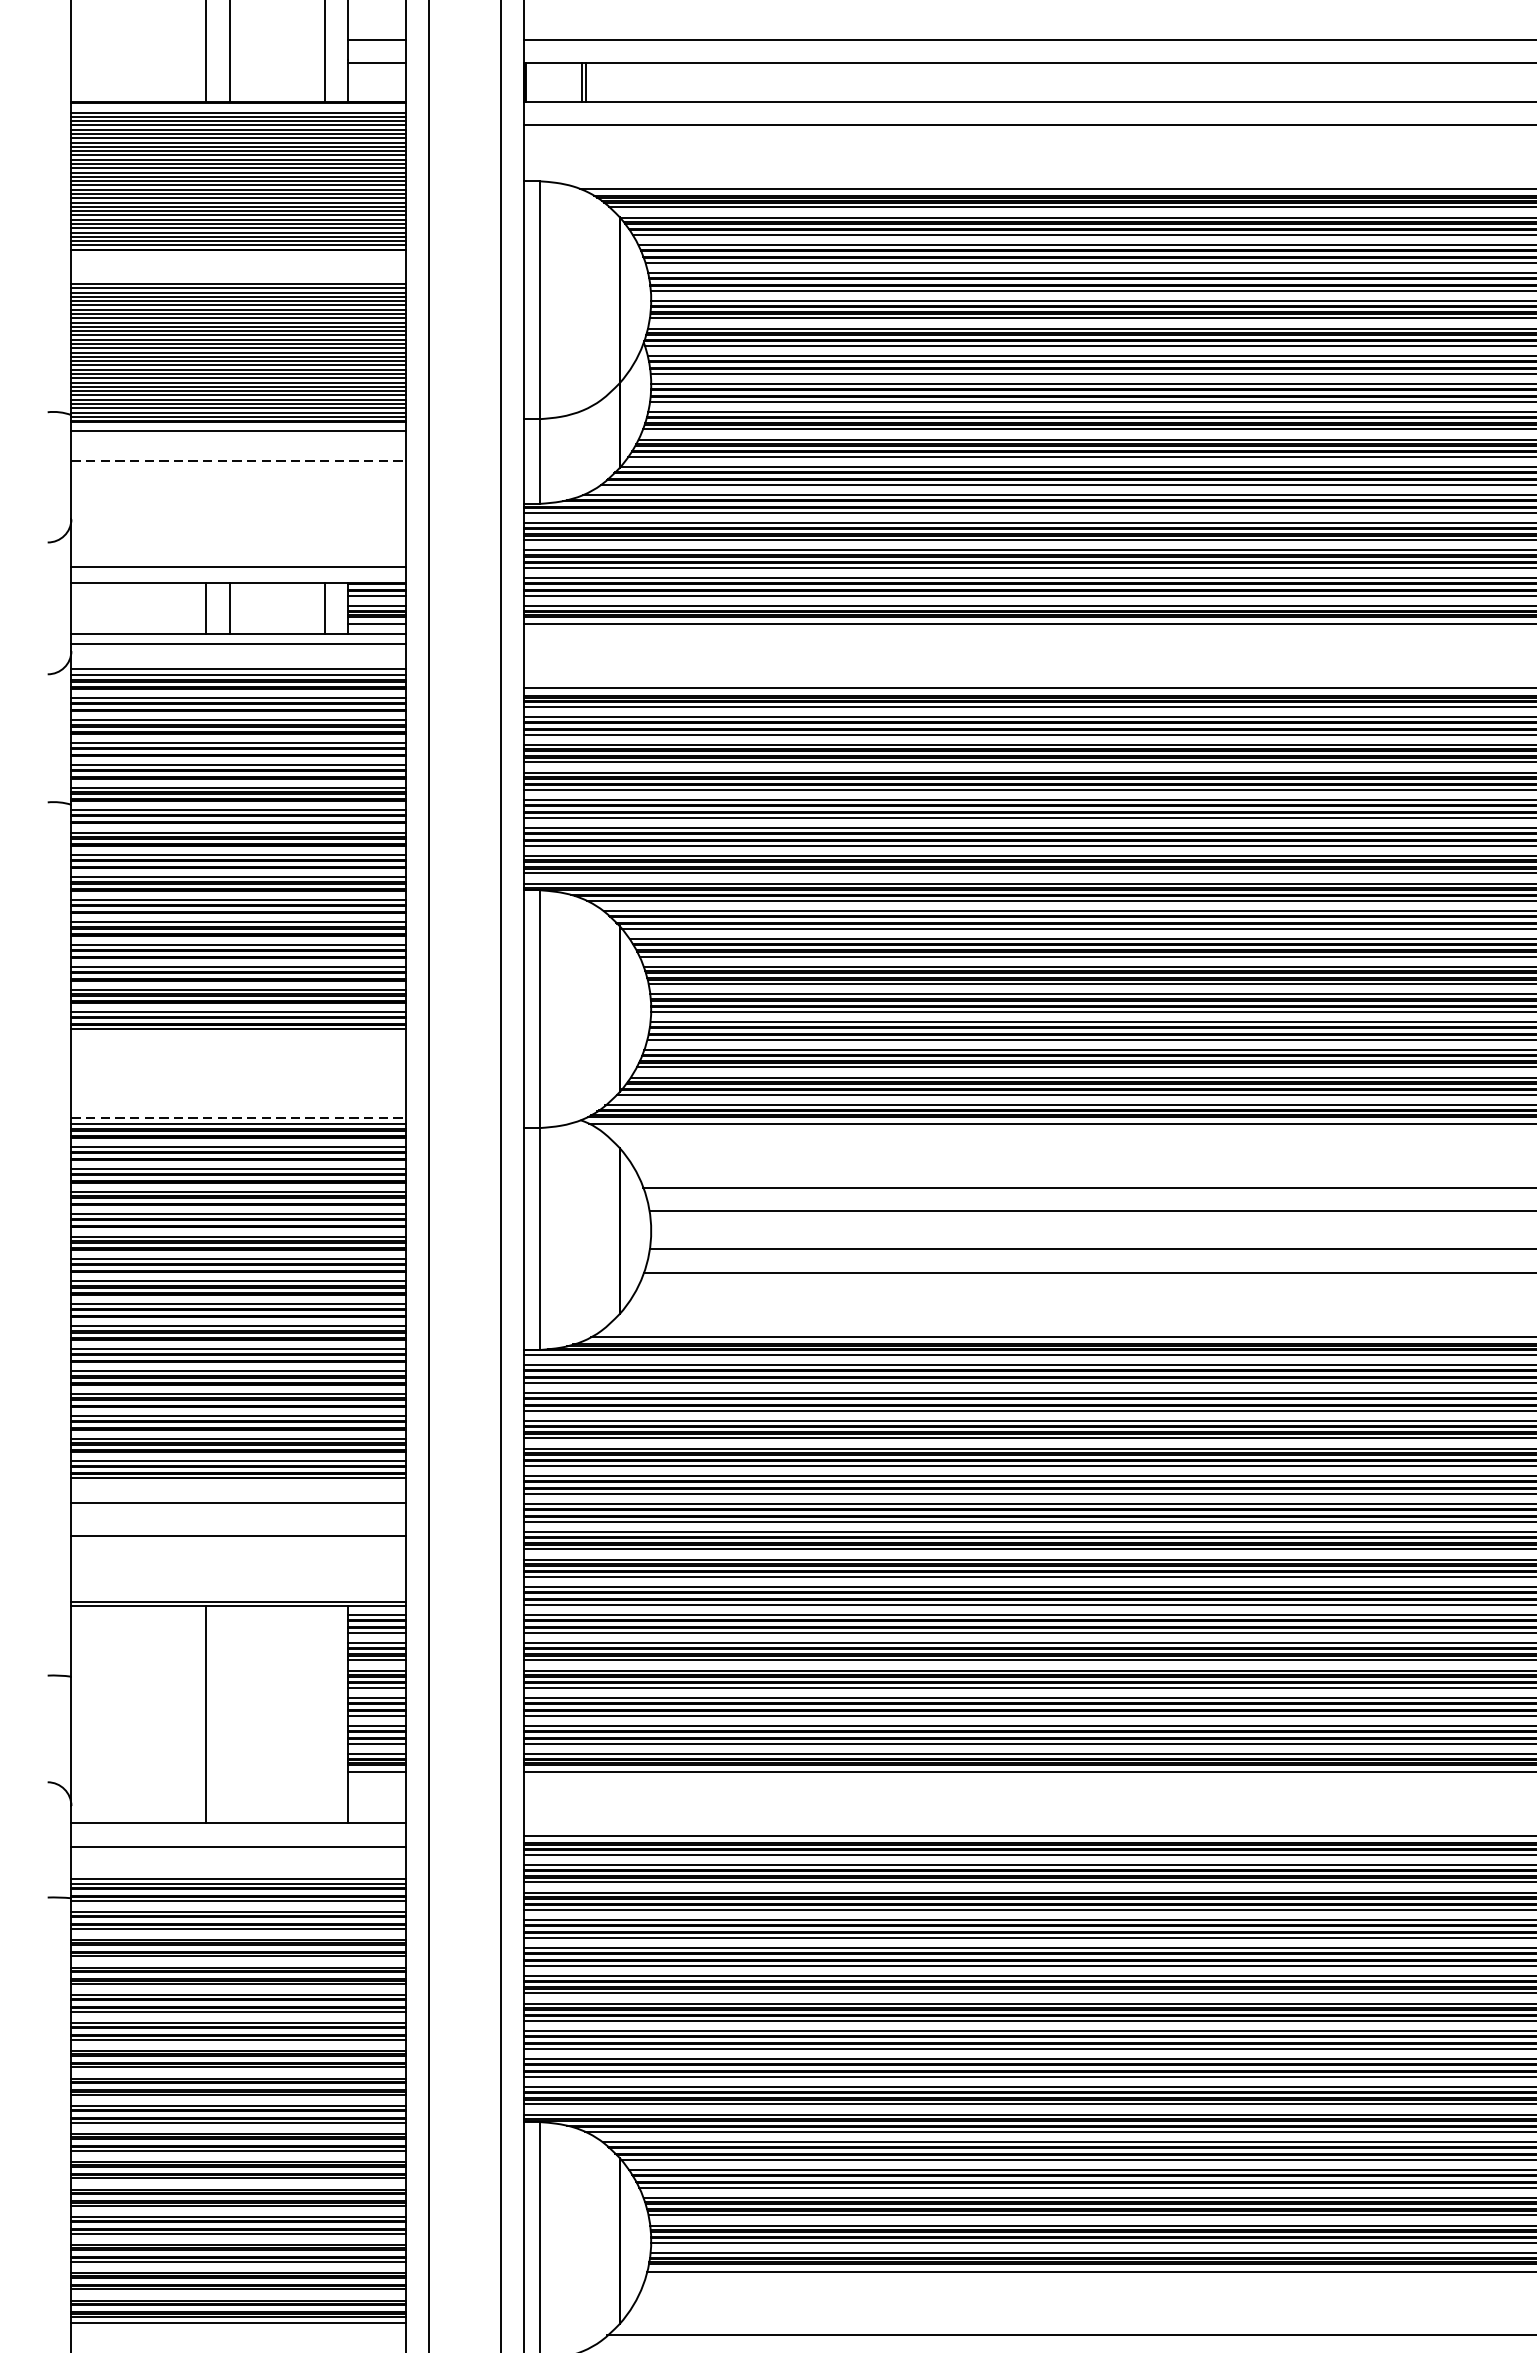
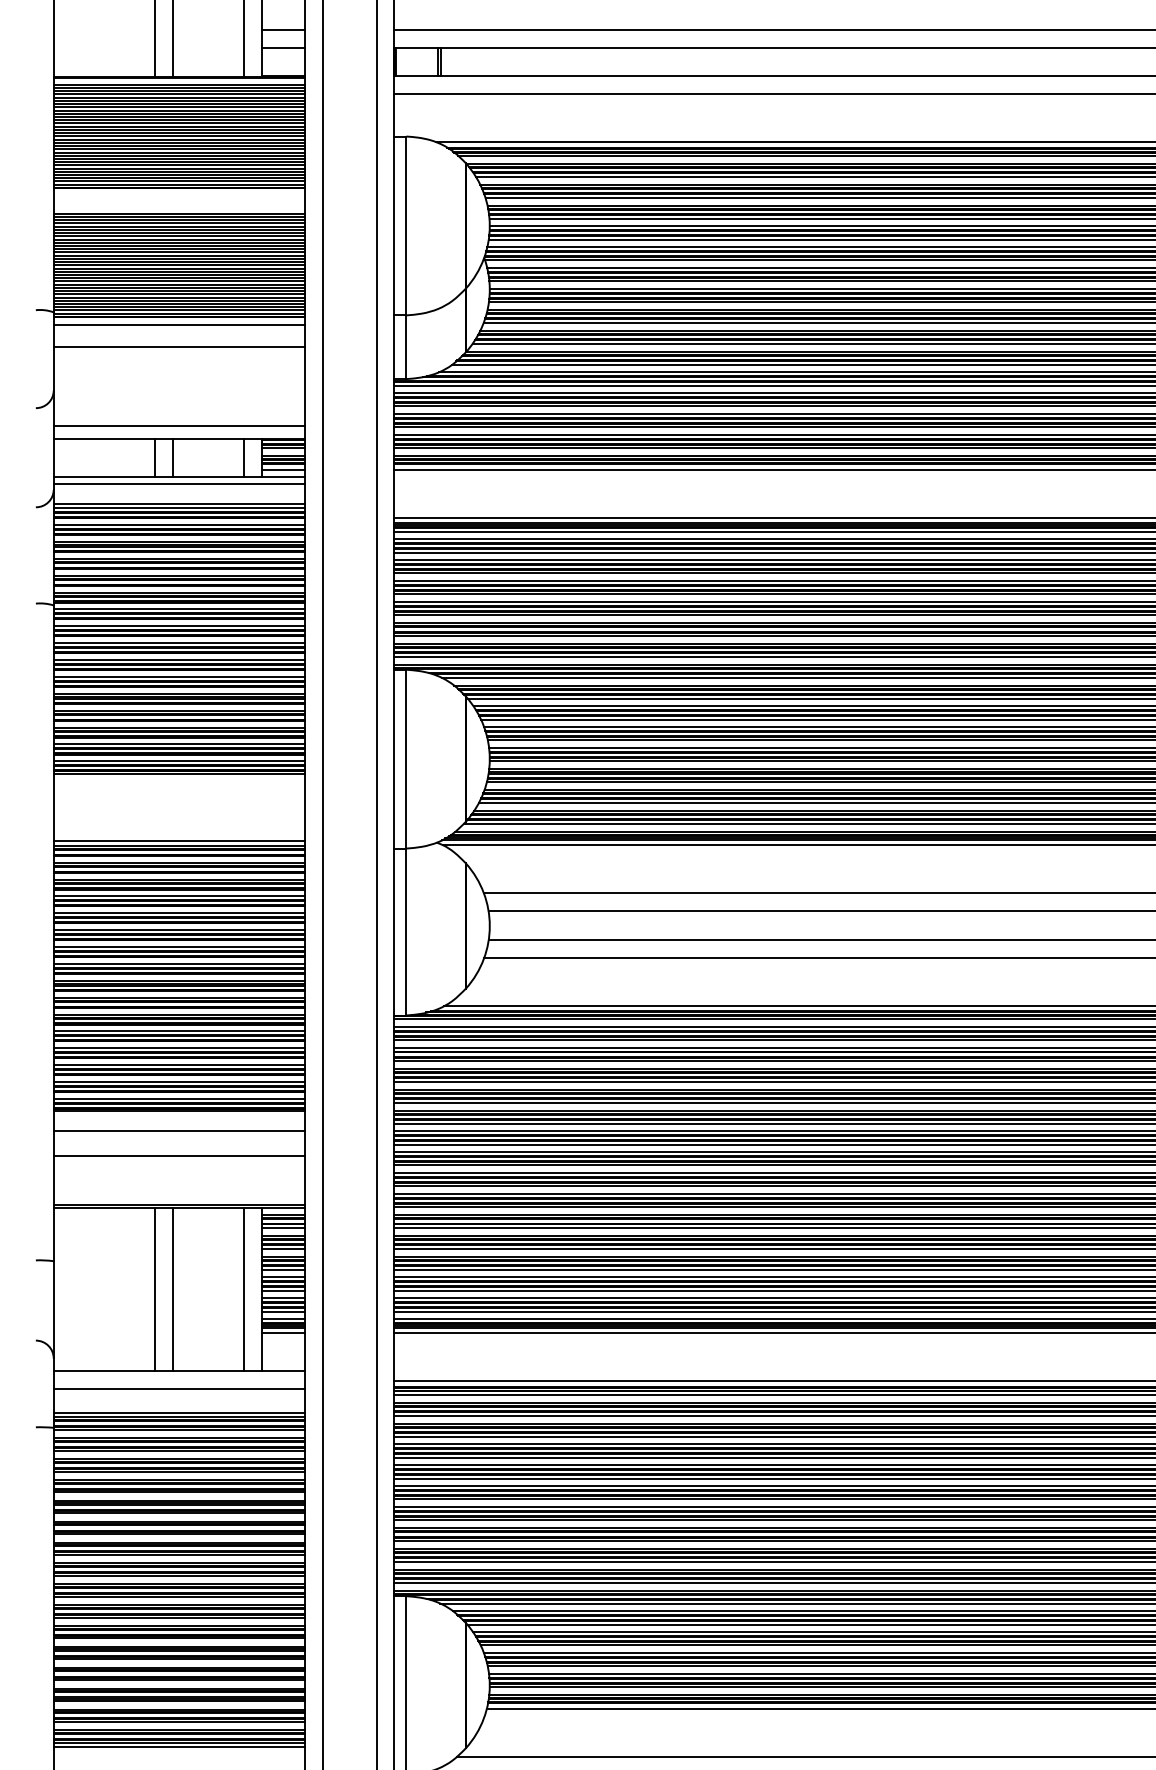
line: (238, 461) -> (179, 347), dashed -> solid
line: (238, 1118) -> (179, 841), dashed -> solid
line: (229, 1714) -> (172, 1289), added
line: (325, 1714) -> (244, 1289), added

